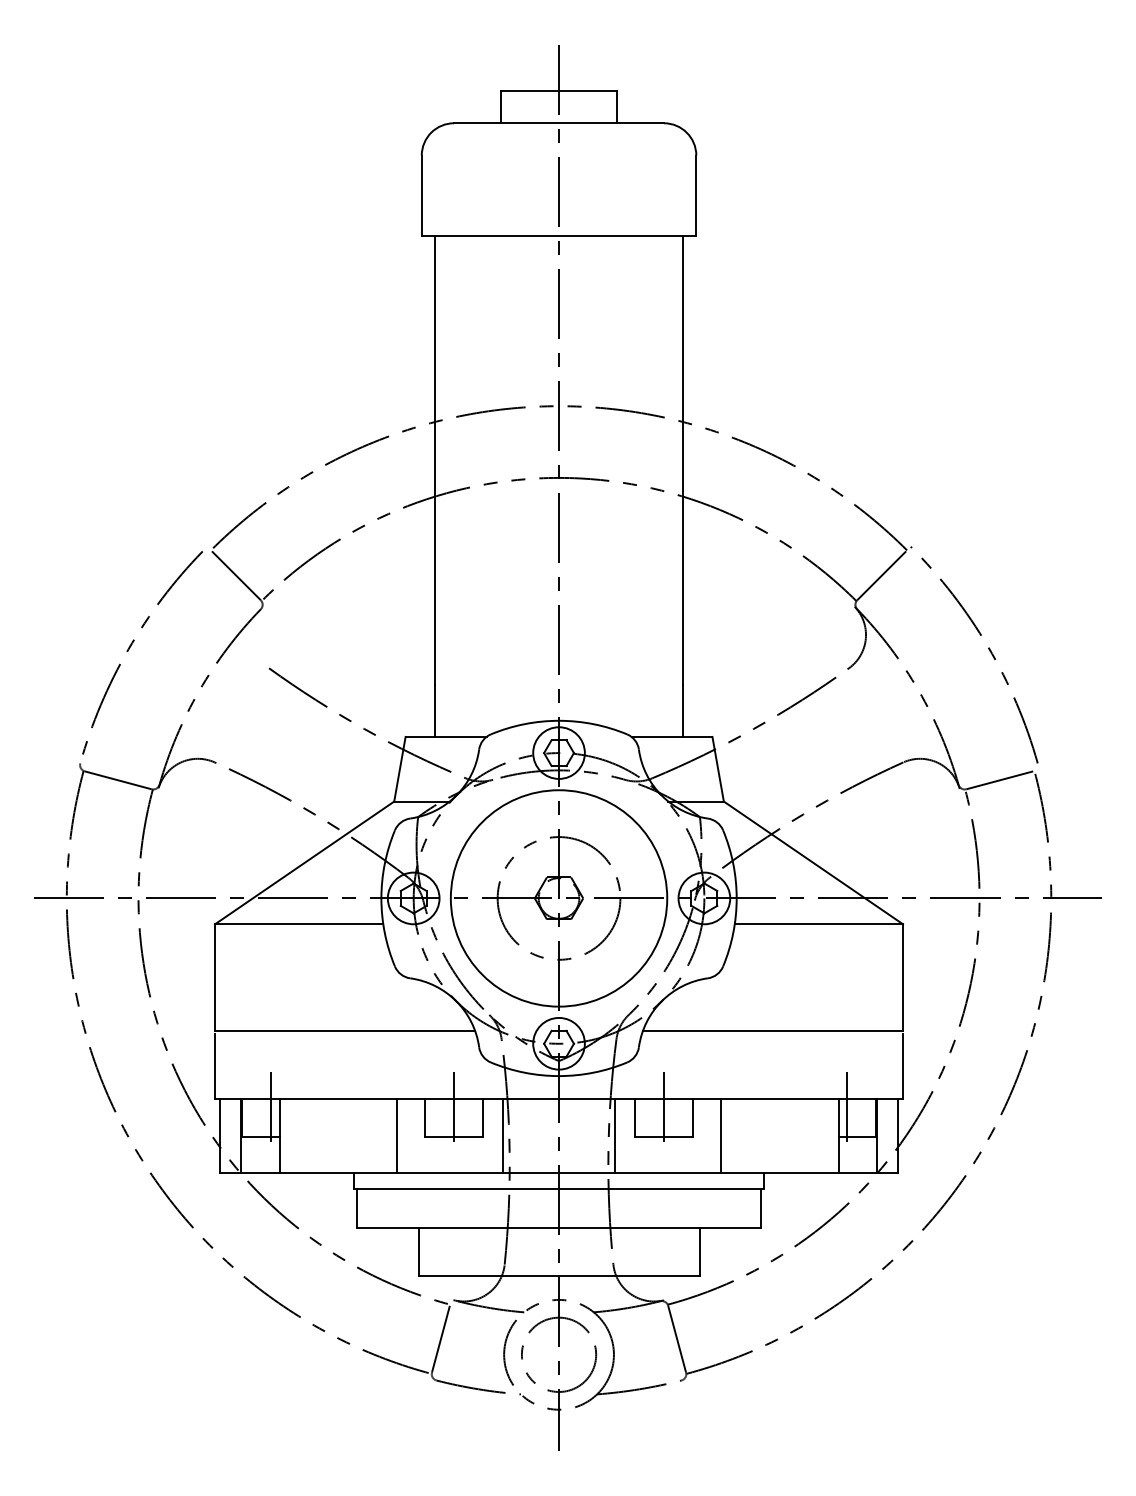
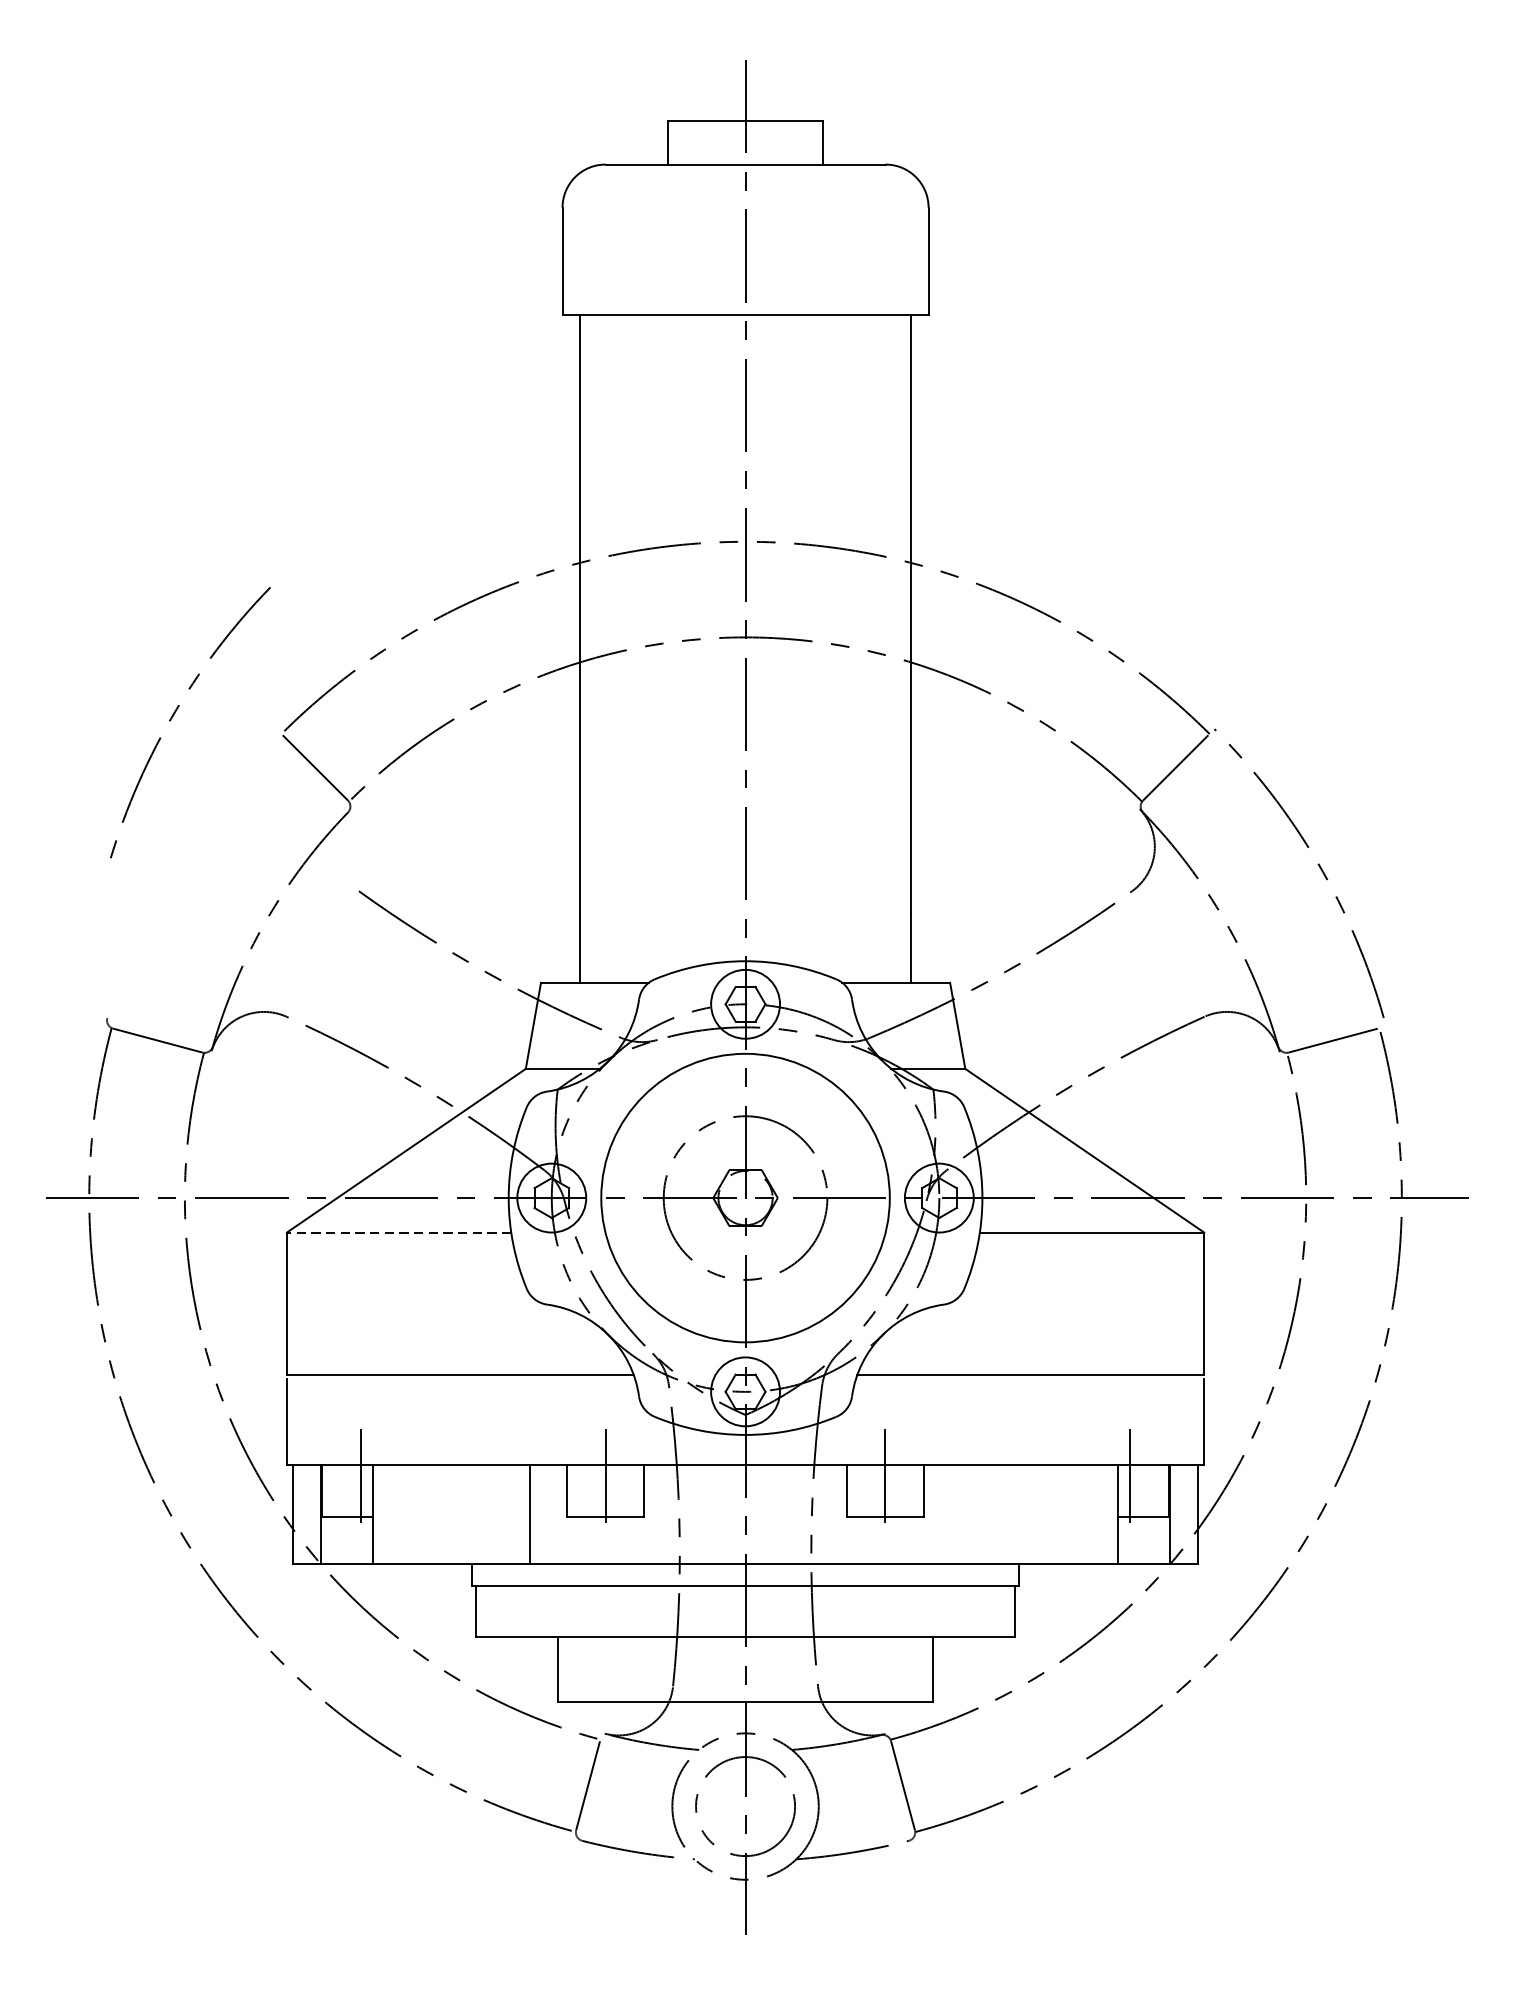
arc: (131, 646) -> (175, 714), moved
line: (298, 924) -> (398, 1232), solid -> dashed
line: (503, 1135) -> (671, 1514), removed
line: (614, 1135) -> (819, 1514), removed
line: (720, 1135) -> (960, 1514), removed

